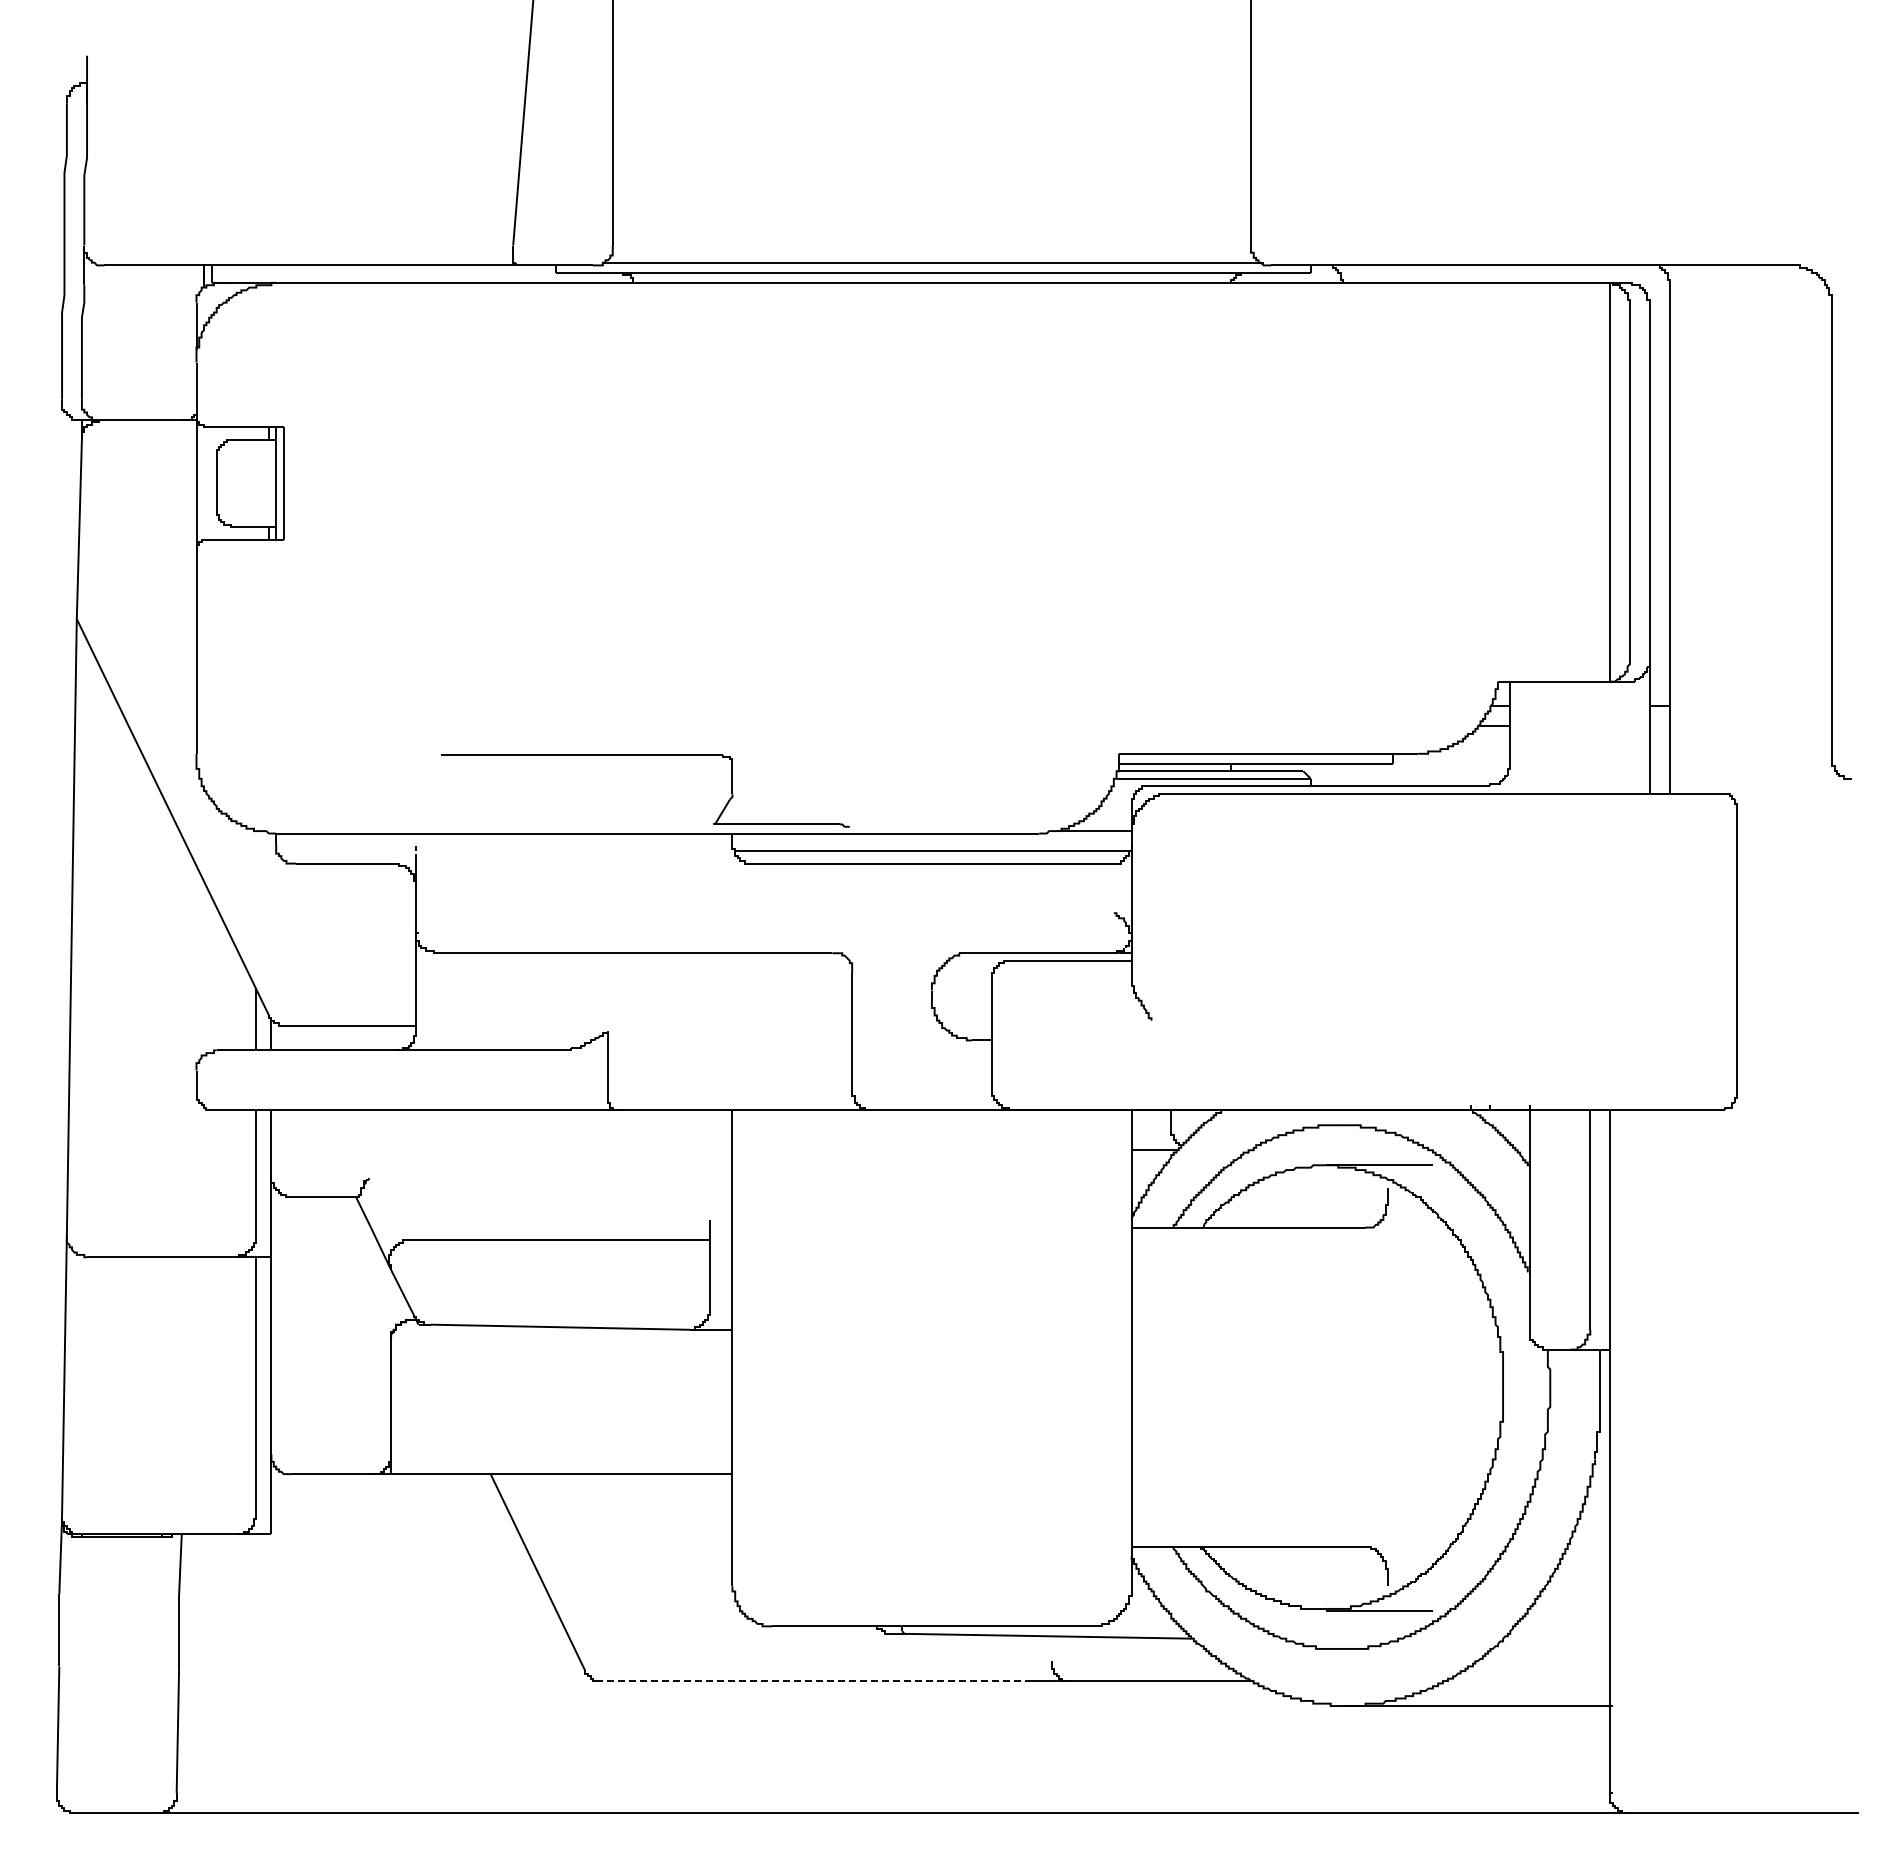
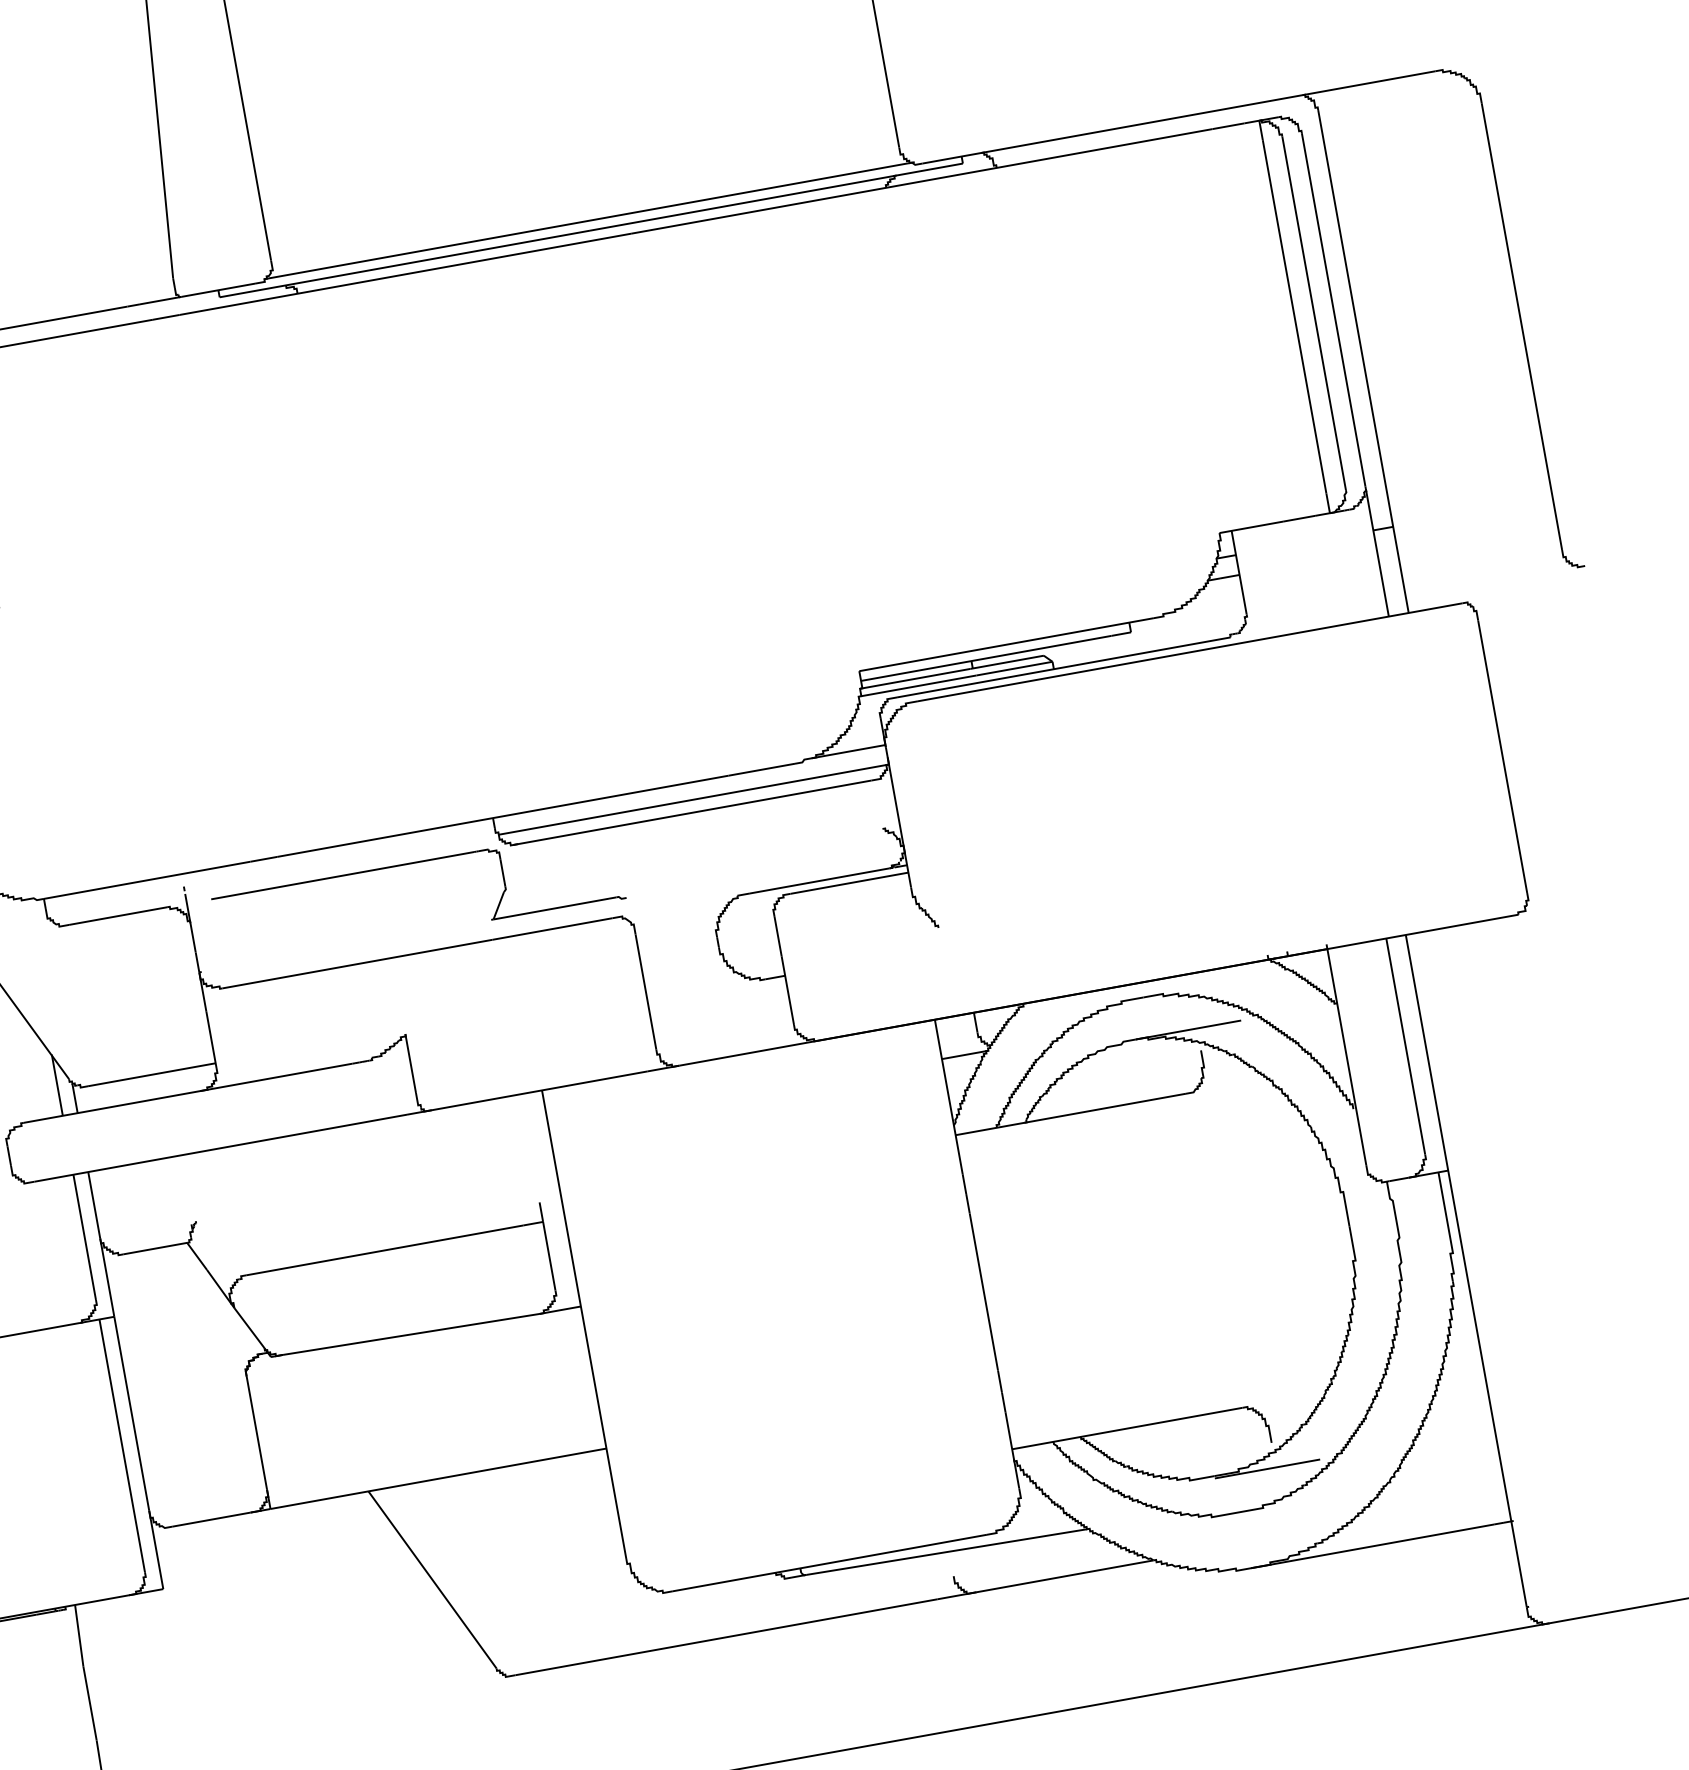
part: (645, 755) -> (412, 863), moved
line: (816, 1681) -> (725, 1637), dashed -> solid

